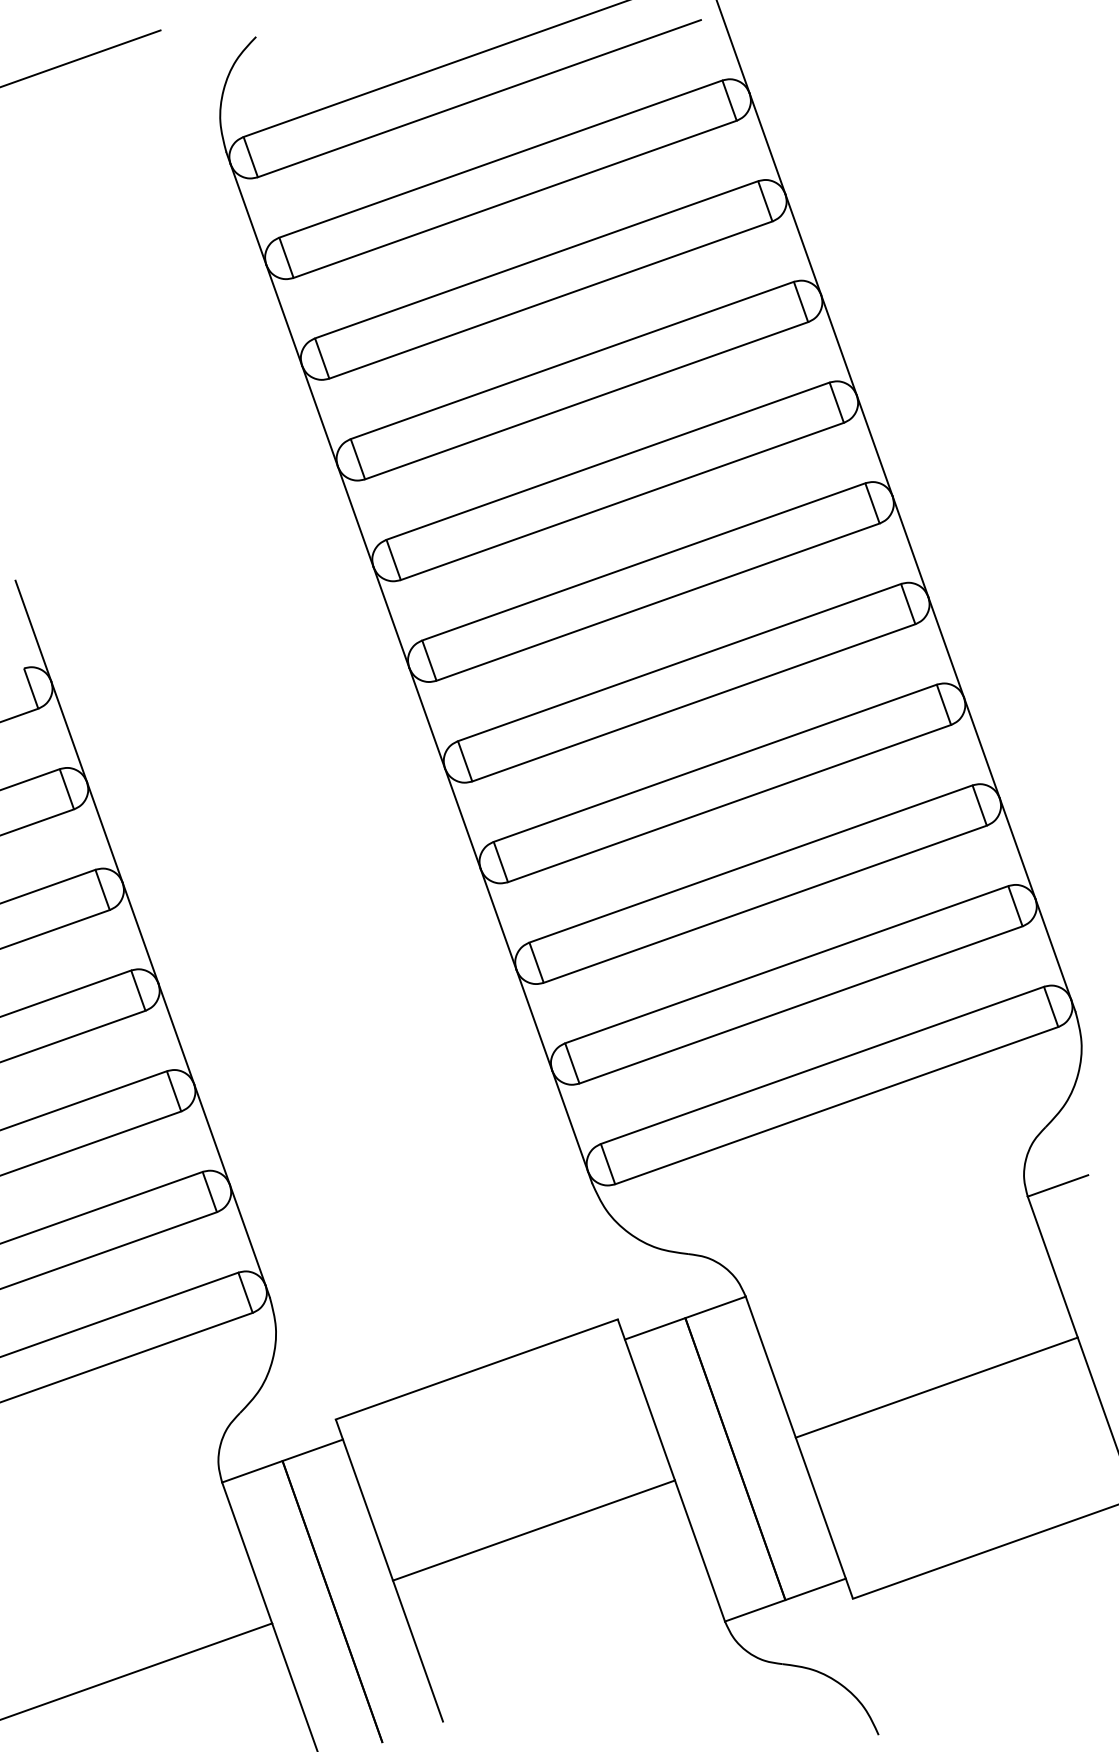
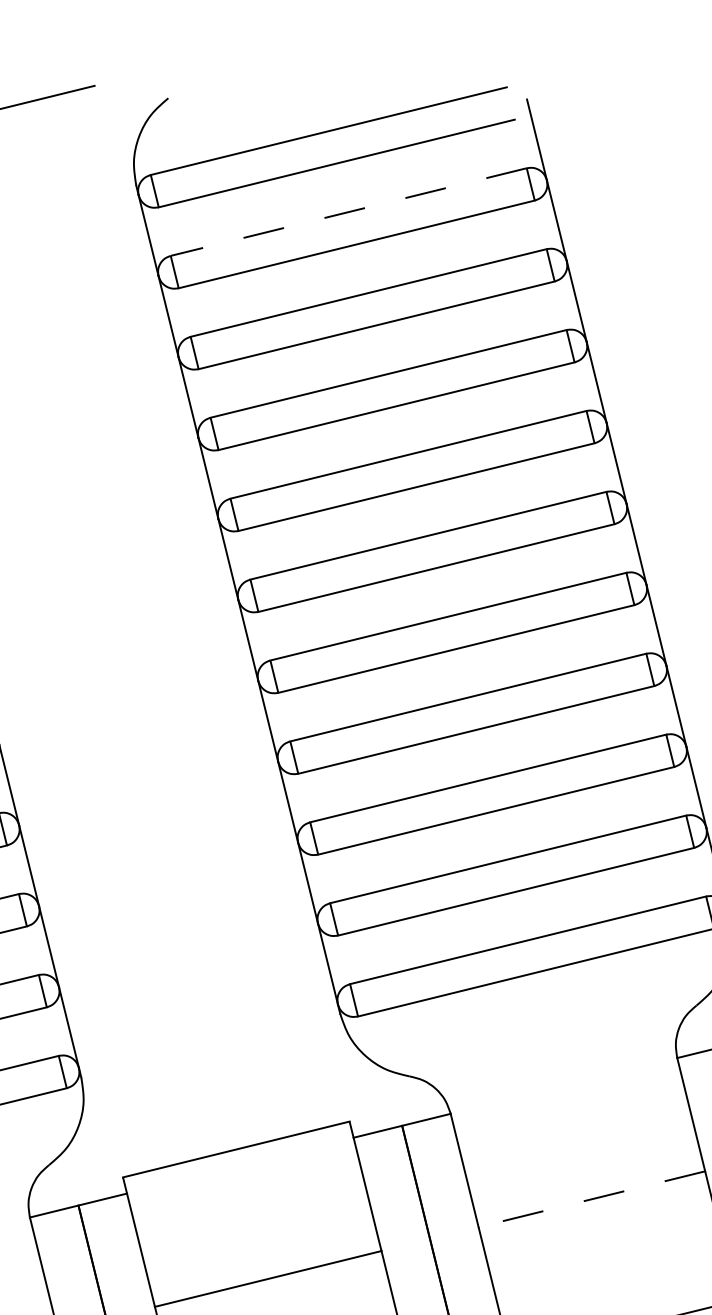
line: (500, 159) -> (348, 212), solid -> dashed
line: (936, 1387) -> (591, 1199), solid -> dashed

